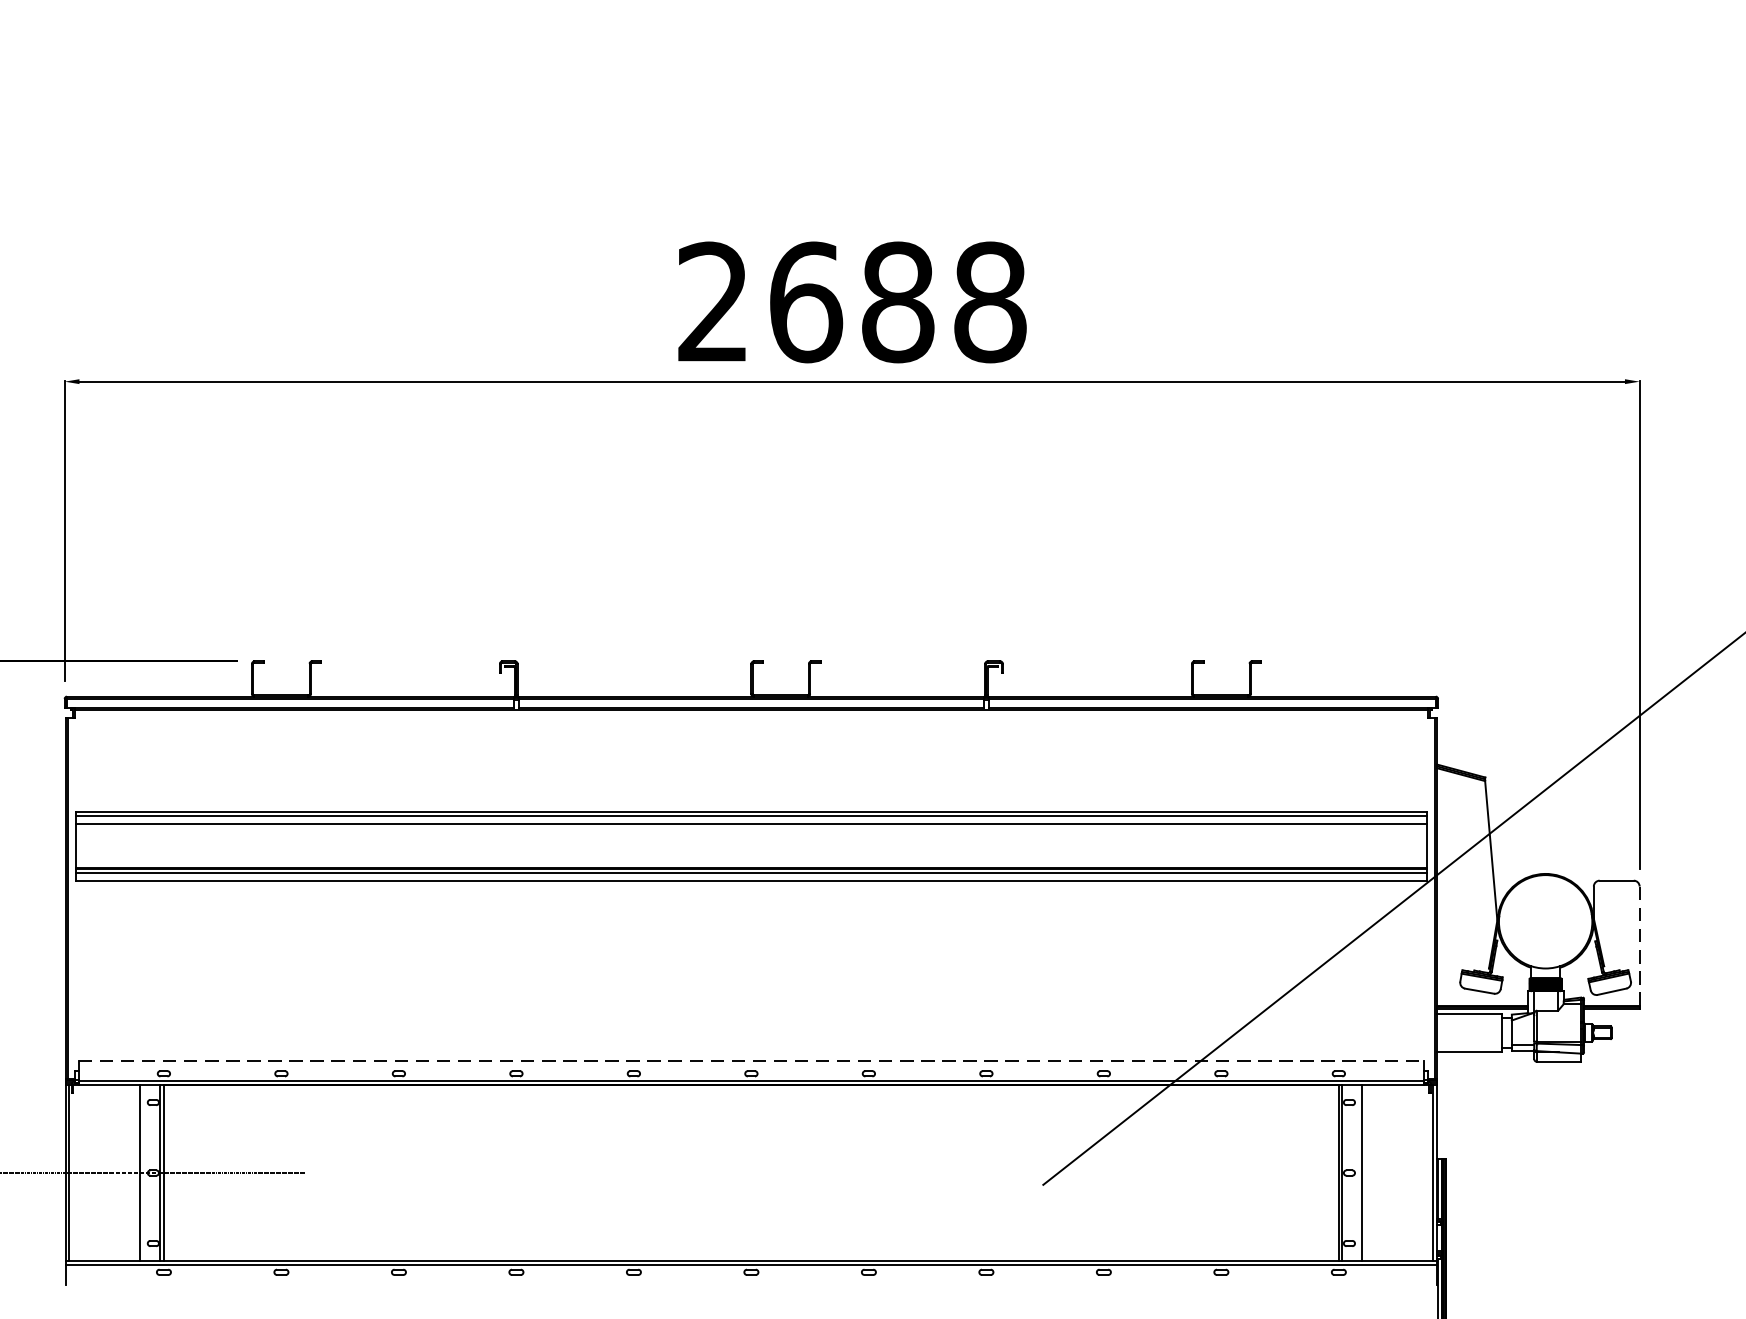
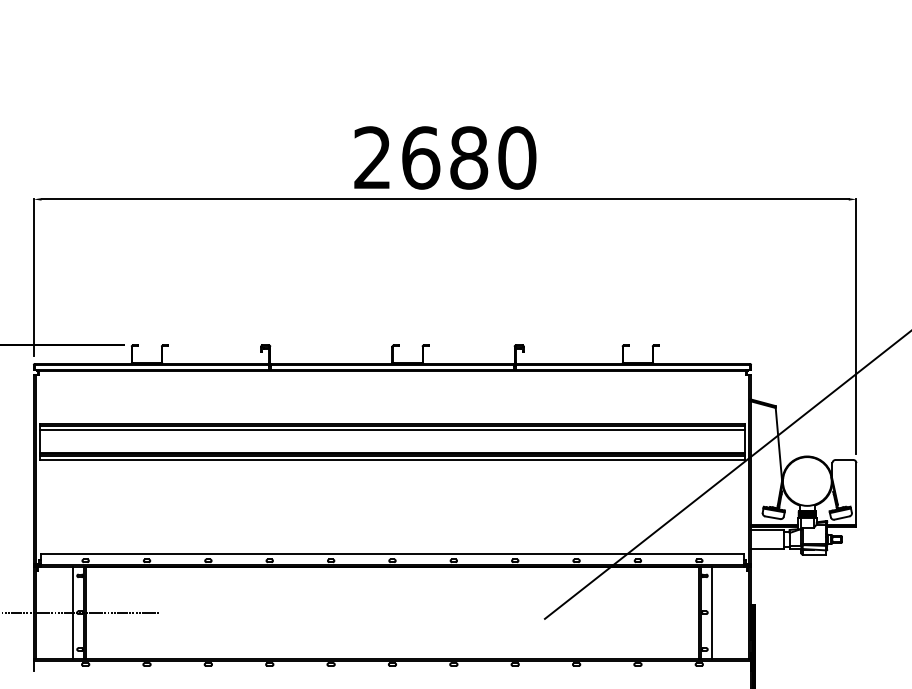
text: (990, 301) -> (517, 157), 2688 -> 2680
line: (1639, 944) -> (856, 493), dashed -> solid
line: (751, 1061) -> (392, 554), dashed -> solid

